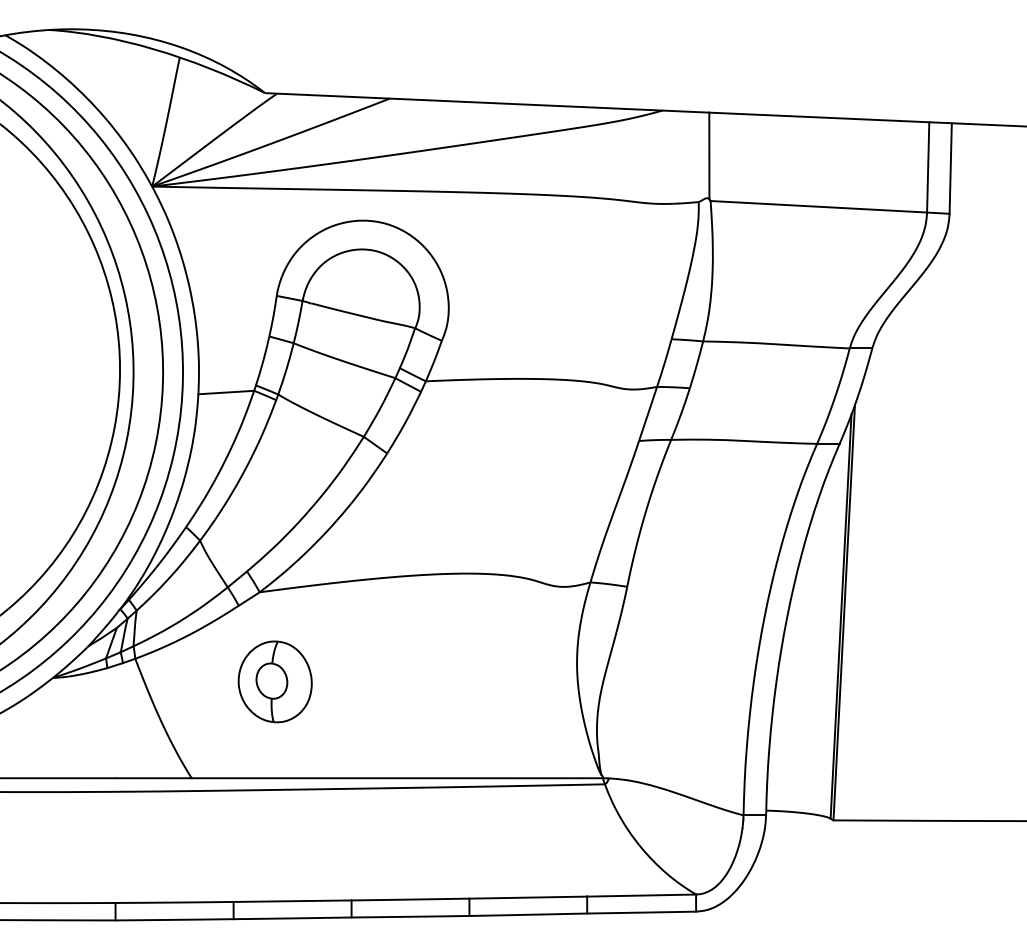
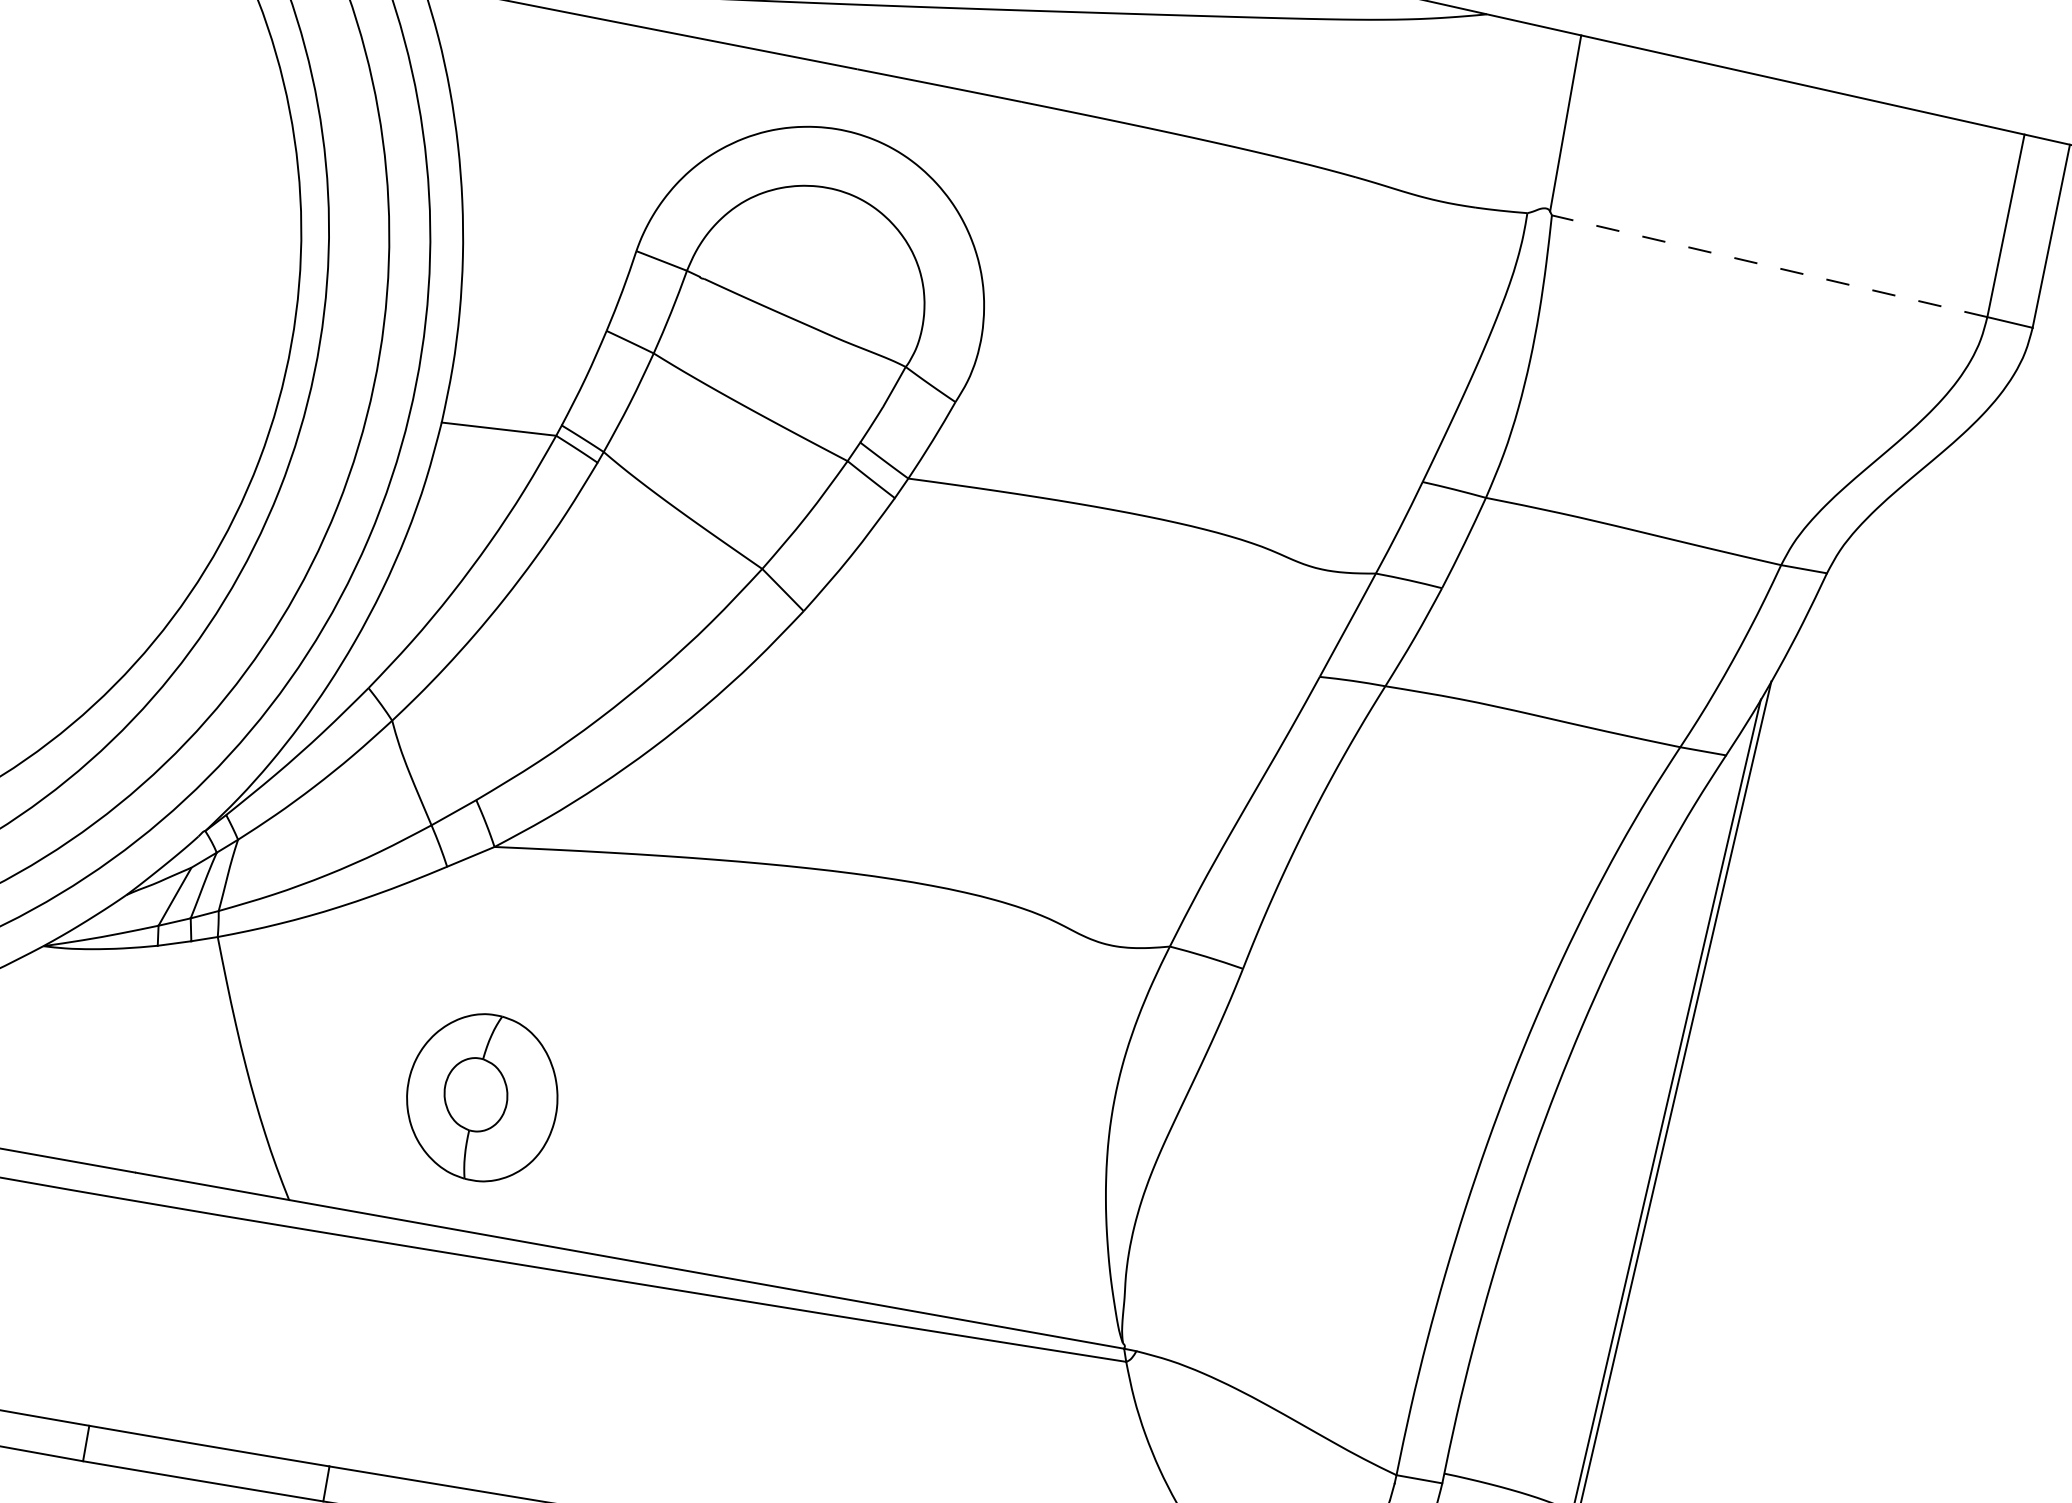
line: (818, 206) -> (1769, 265), solid -> dashed
part: (274, 681) -> (481, 1096), moved

